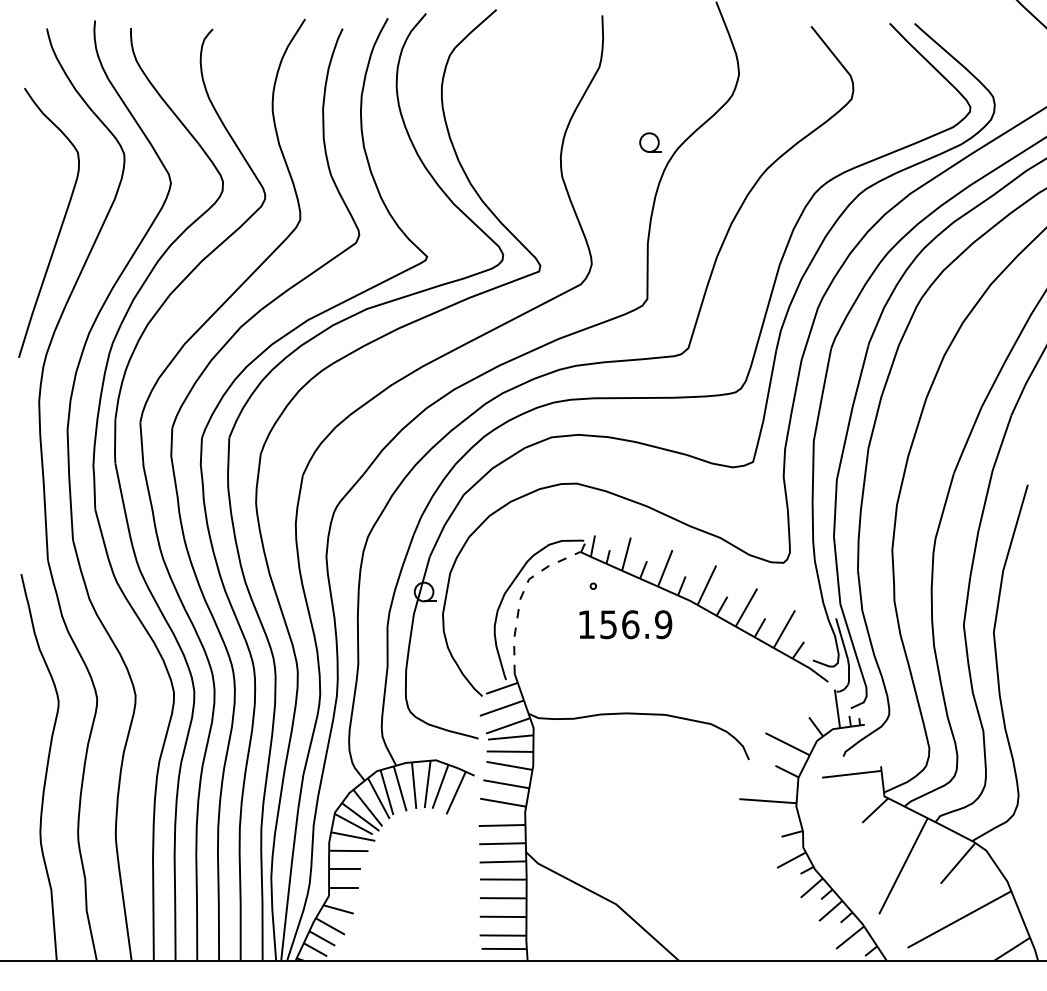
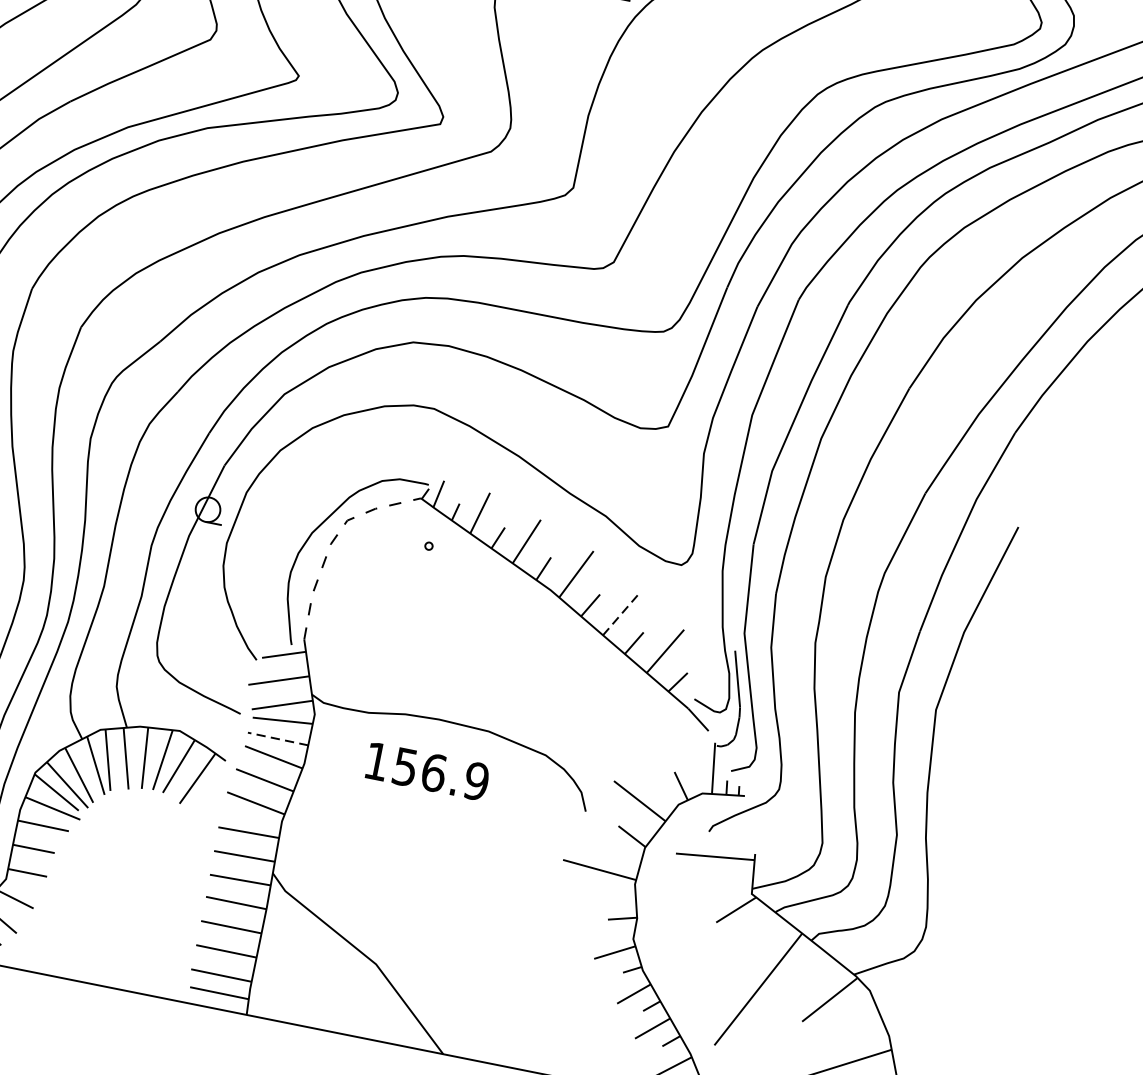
line: (746, 607) -> (621, 613), solid -> dashed
text: (625, 624) -> (427, 771), moved
line: (509, 751) -> (277, 738), solid -> dashed

